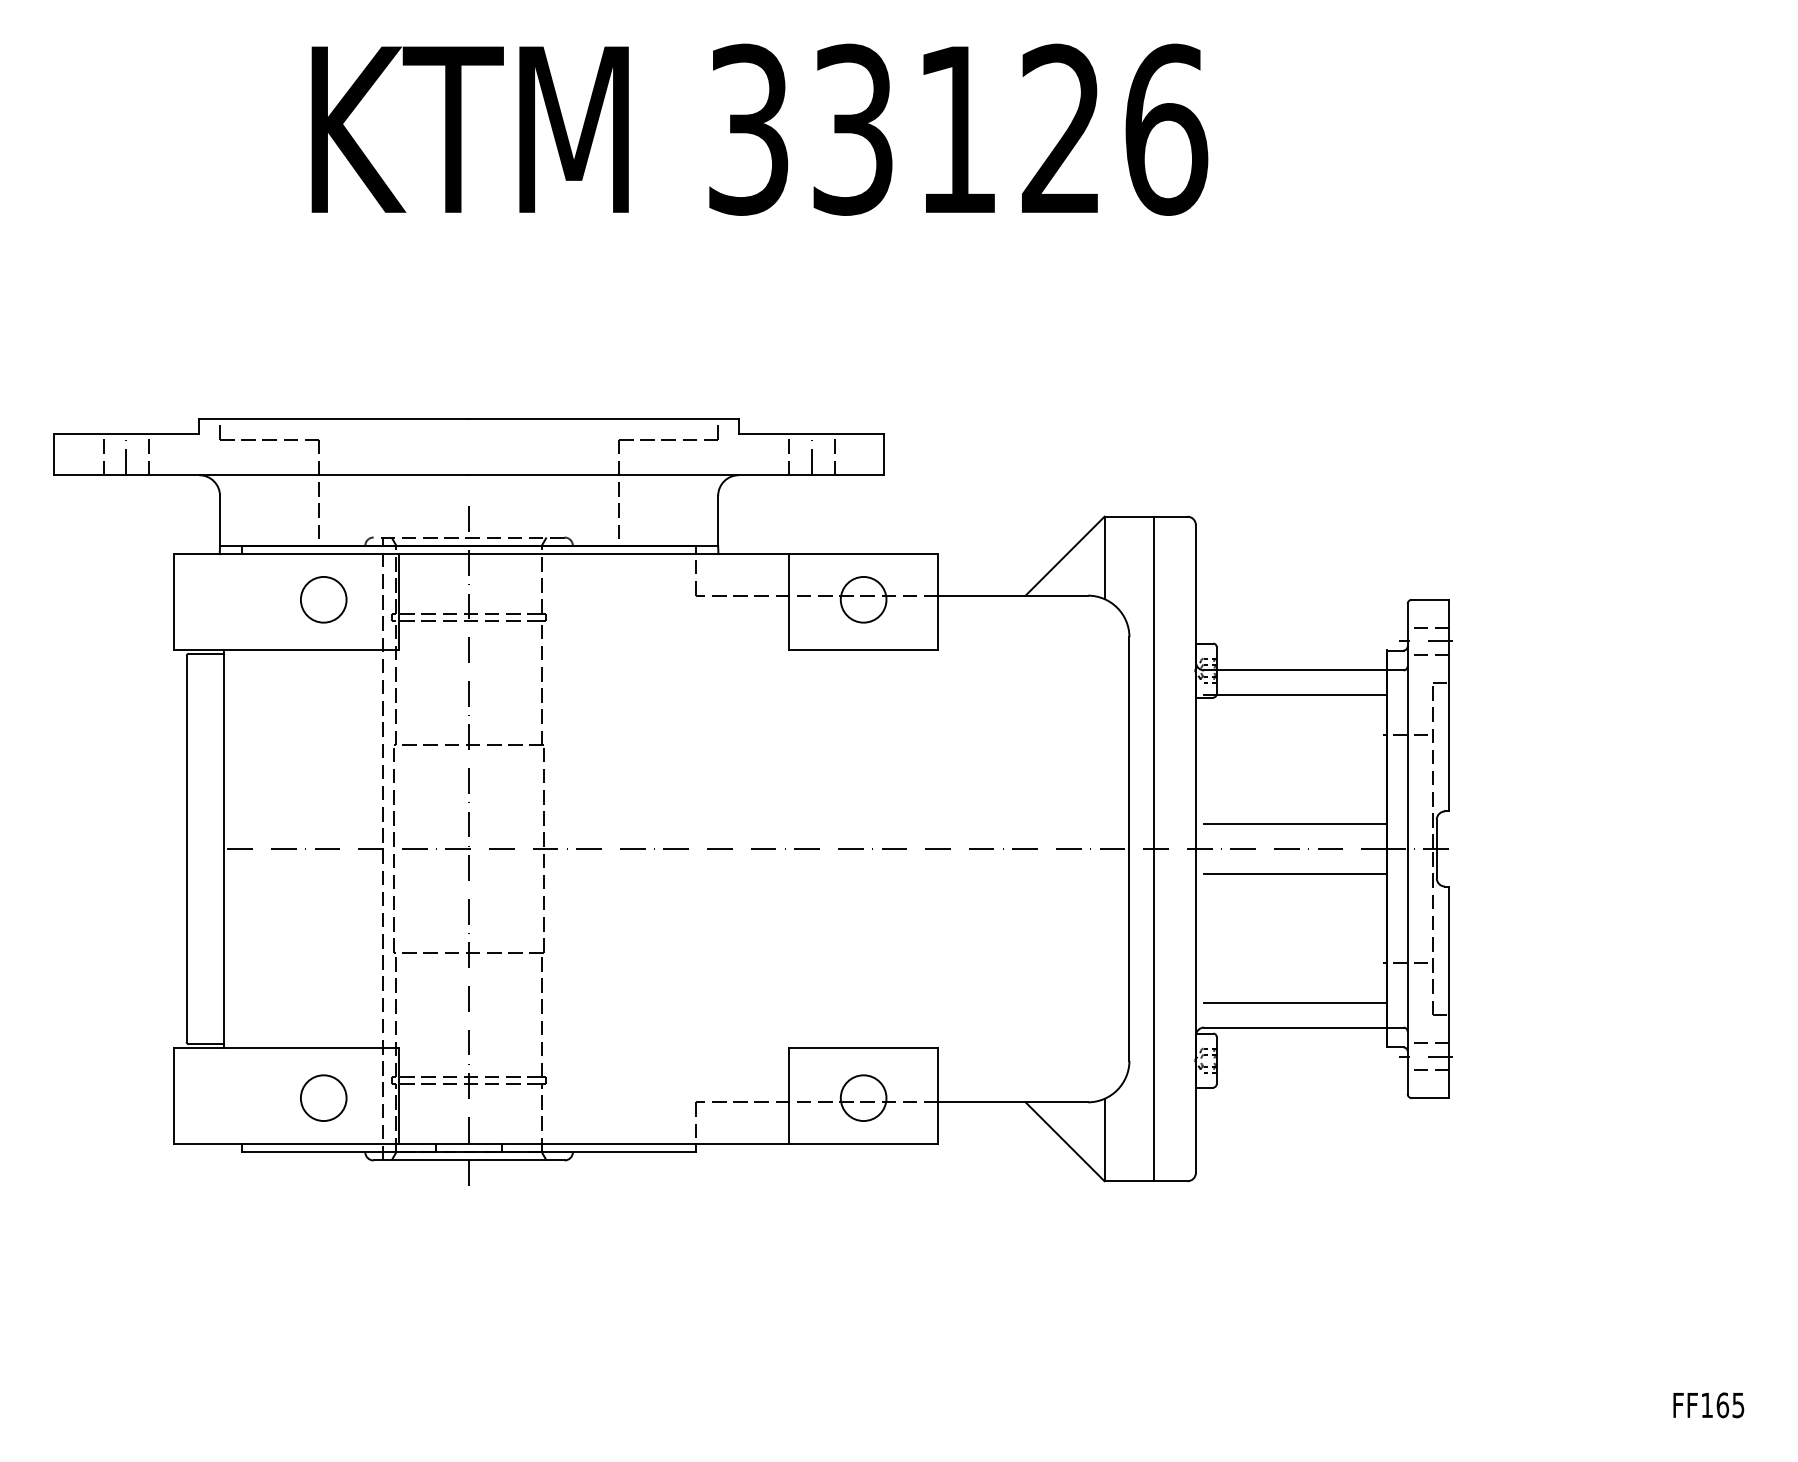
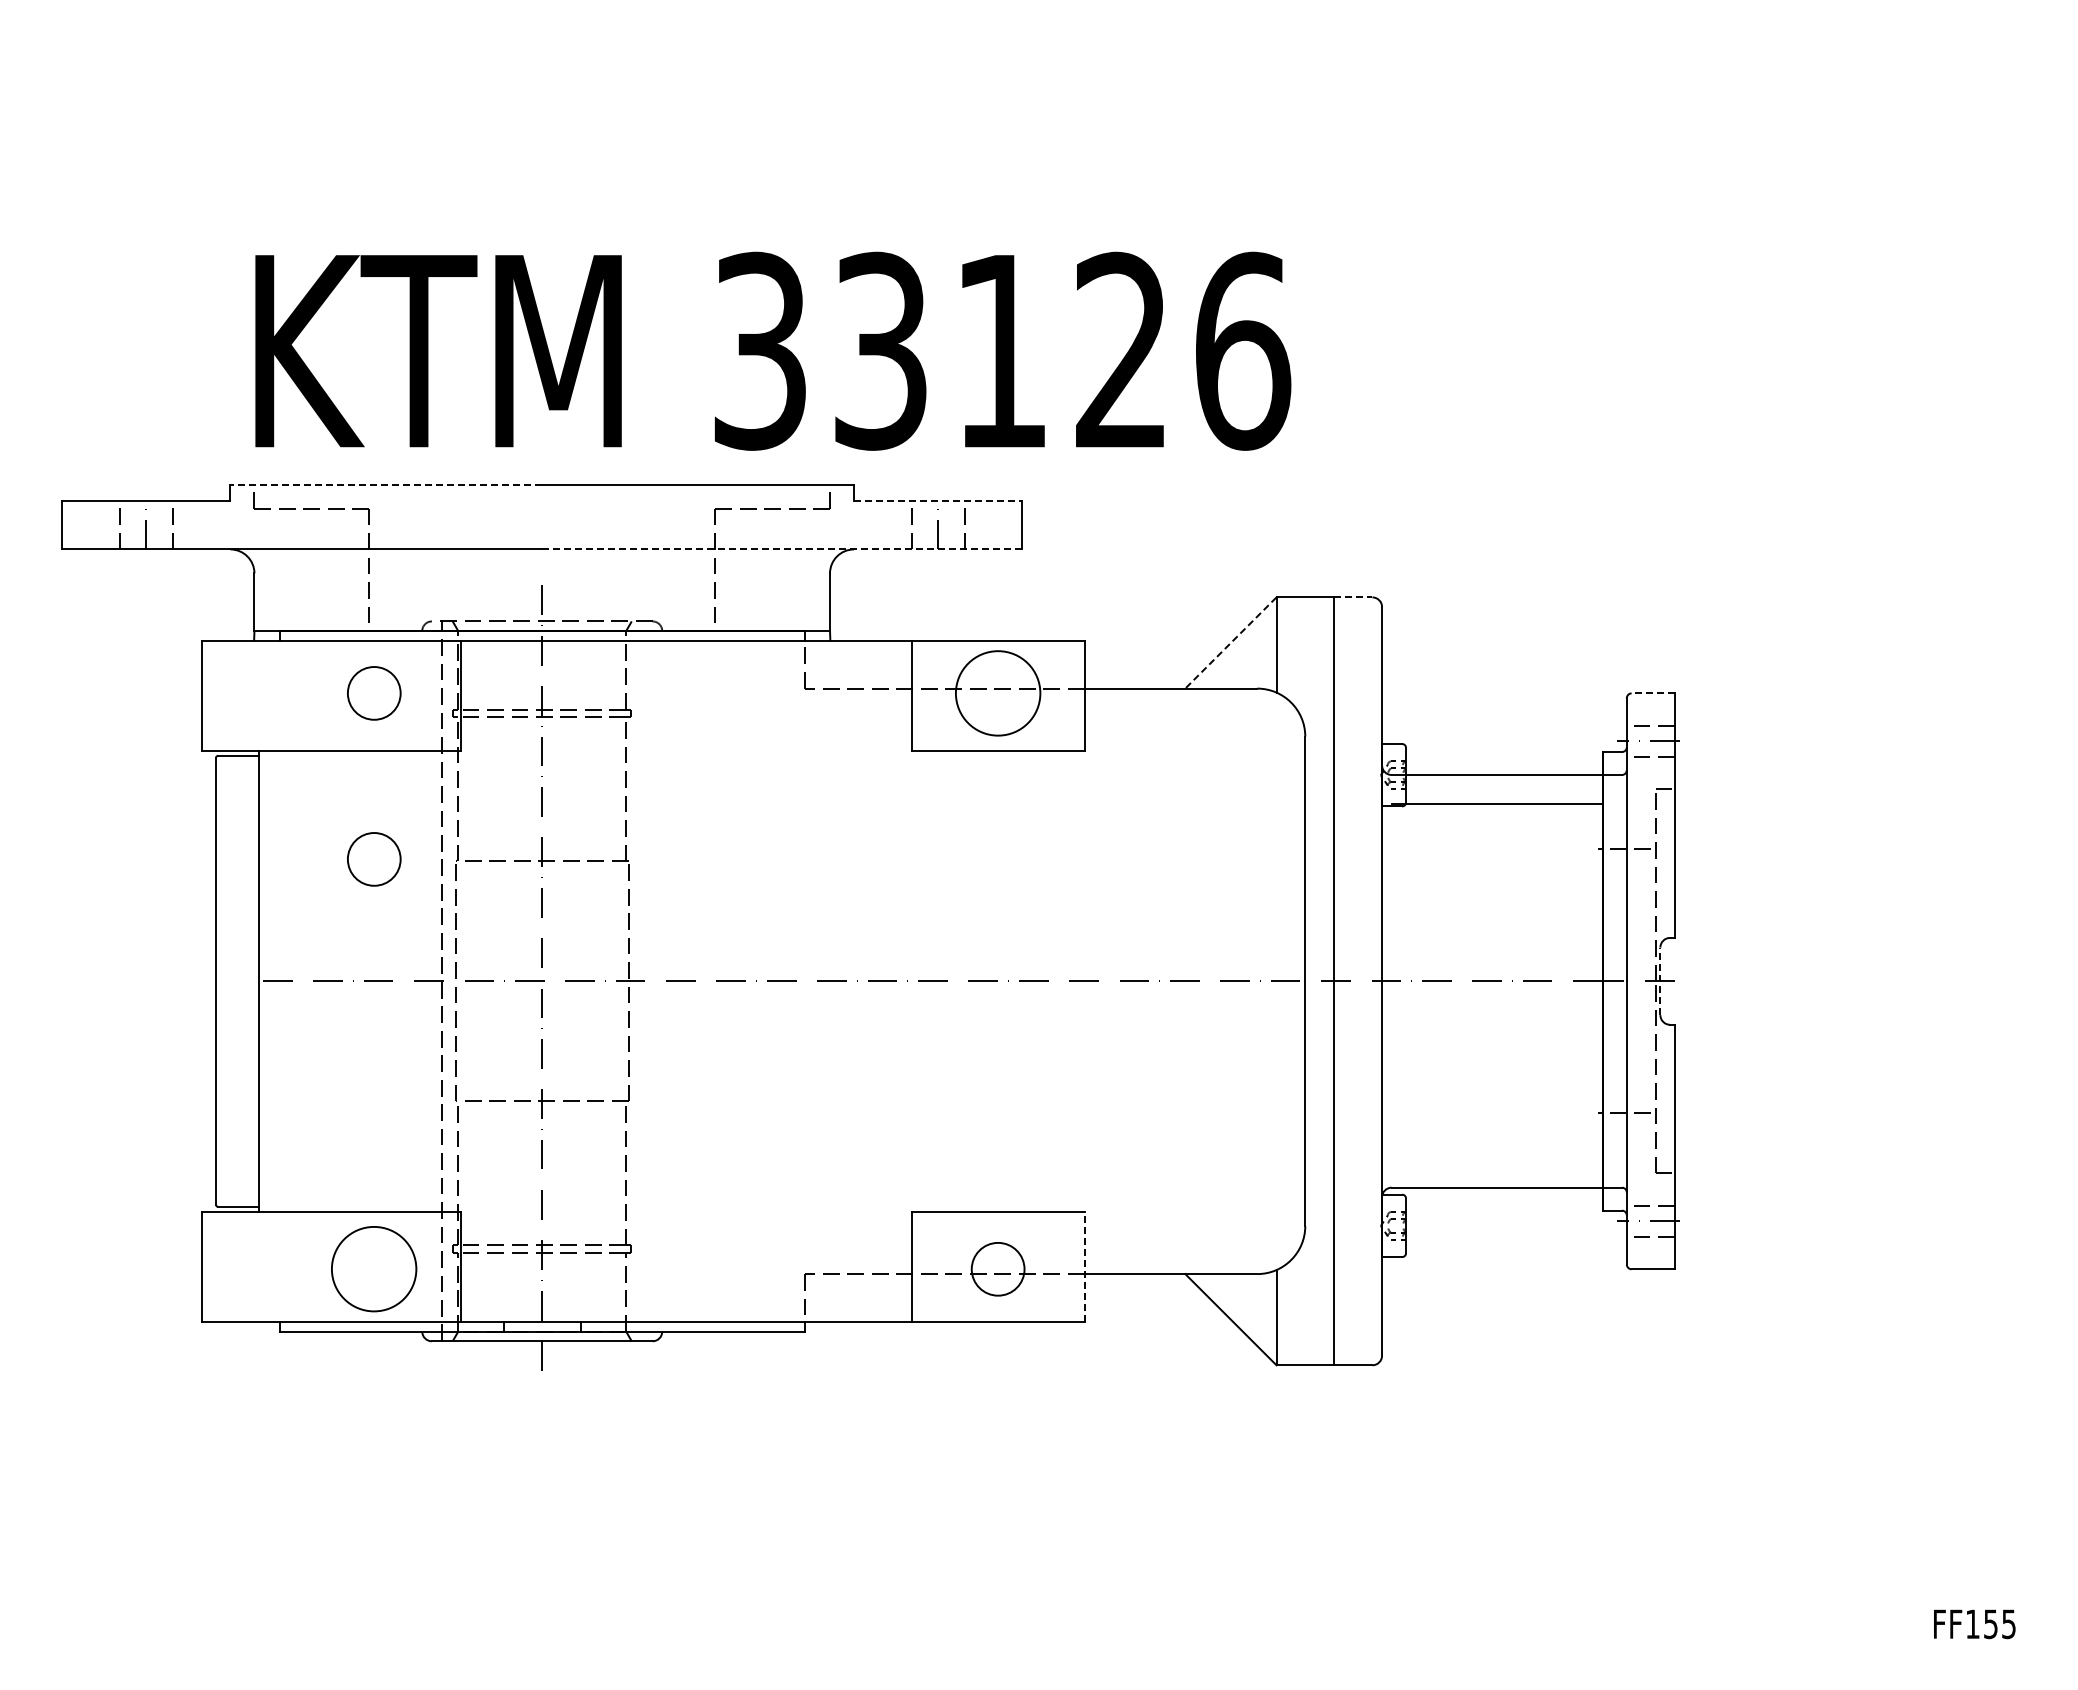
text: (760, 129) -> (773, 350), moved
line: (334, 419) -> (386, 484), solid -> dashed
line: (812, 433) -> (938, 501), solid -> dashed
line: (677, 475) -> (782, 549), solid -> dashed
line: (1171, 516) -> (1353, 597), solid -> dashed
line: (1064, 556) -> (1230, 643), solid -> dashed
circle: (863, 599) -> (997, 693), size x1.6
line: (1430, 599) -> (1653, 693), solid -> dashed
circle: (323, 743) -> (374, 859), added
line: (1294, 824) -> (1496, 952), removed
line: (1436, 849) -> (1660, 981), solid -> dashed
line: (1294, 874) -> (1496, 1010), removed
line: (1294, 1002) -> (1496, 1158), removed
line: (938, 1095) -> (1084, 1266), solid -> dashed
circle: (323, 1098) -> (374, 1269), size x1.6
text: (1723, 1405) -> (1991, 1624), FF165 -> FF155

